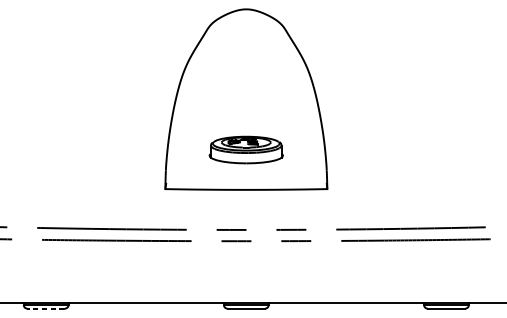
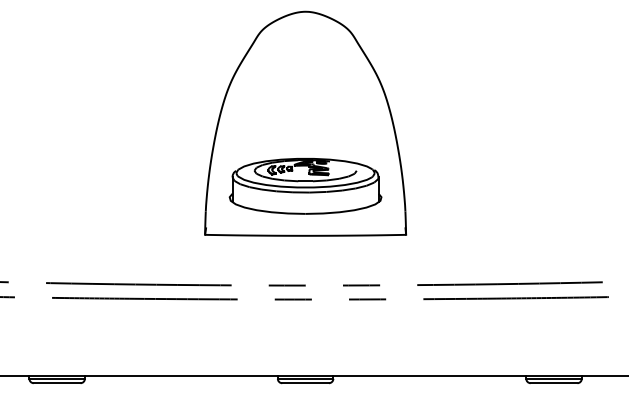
part: (246, 150) -> (305, 186), size x1.67
line: (45, 308) -> (56, 383), dashed -> solid

